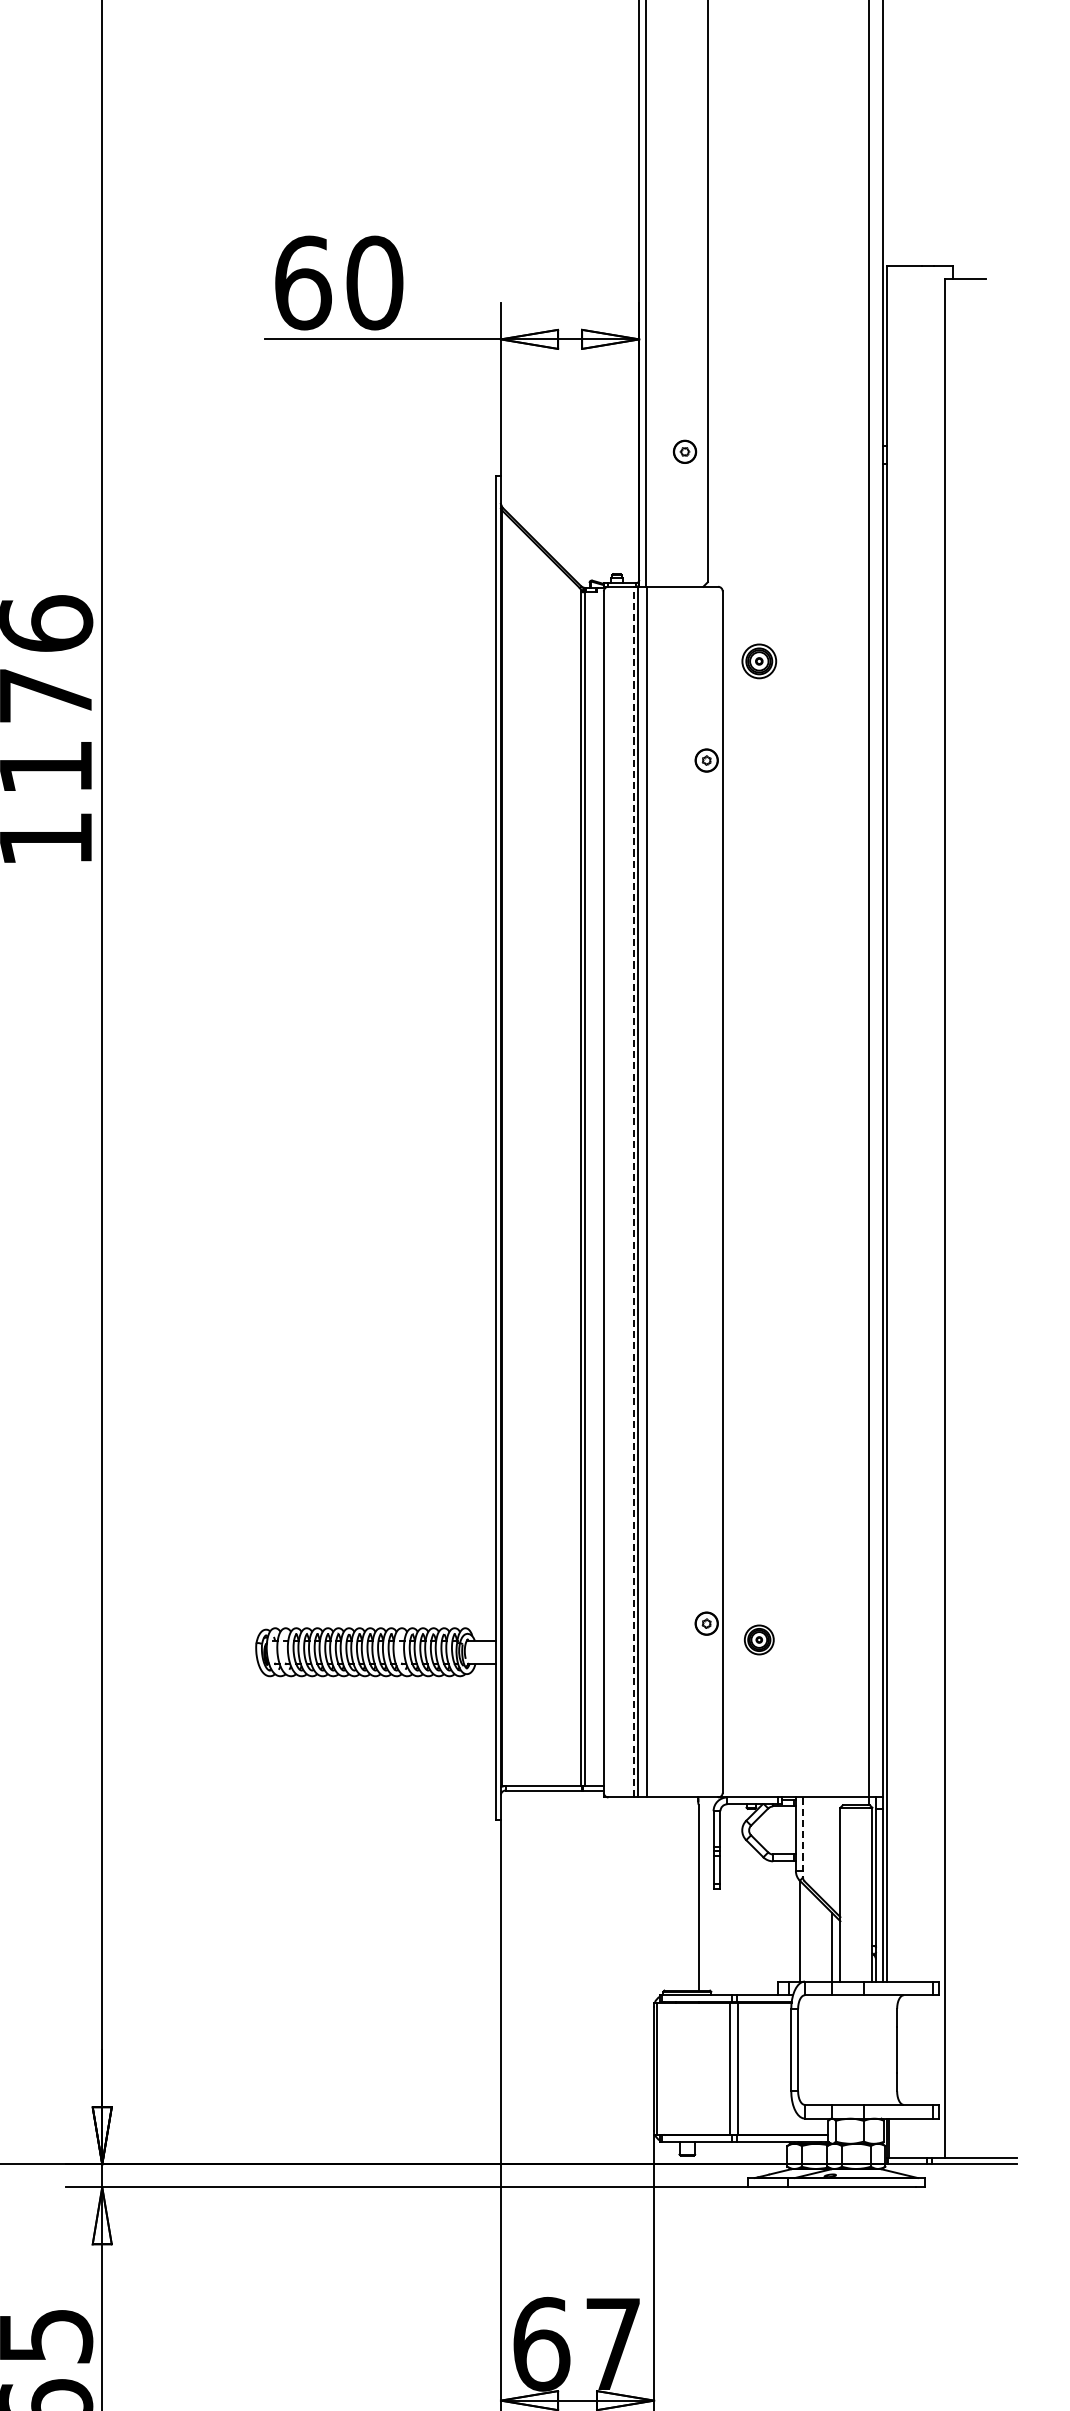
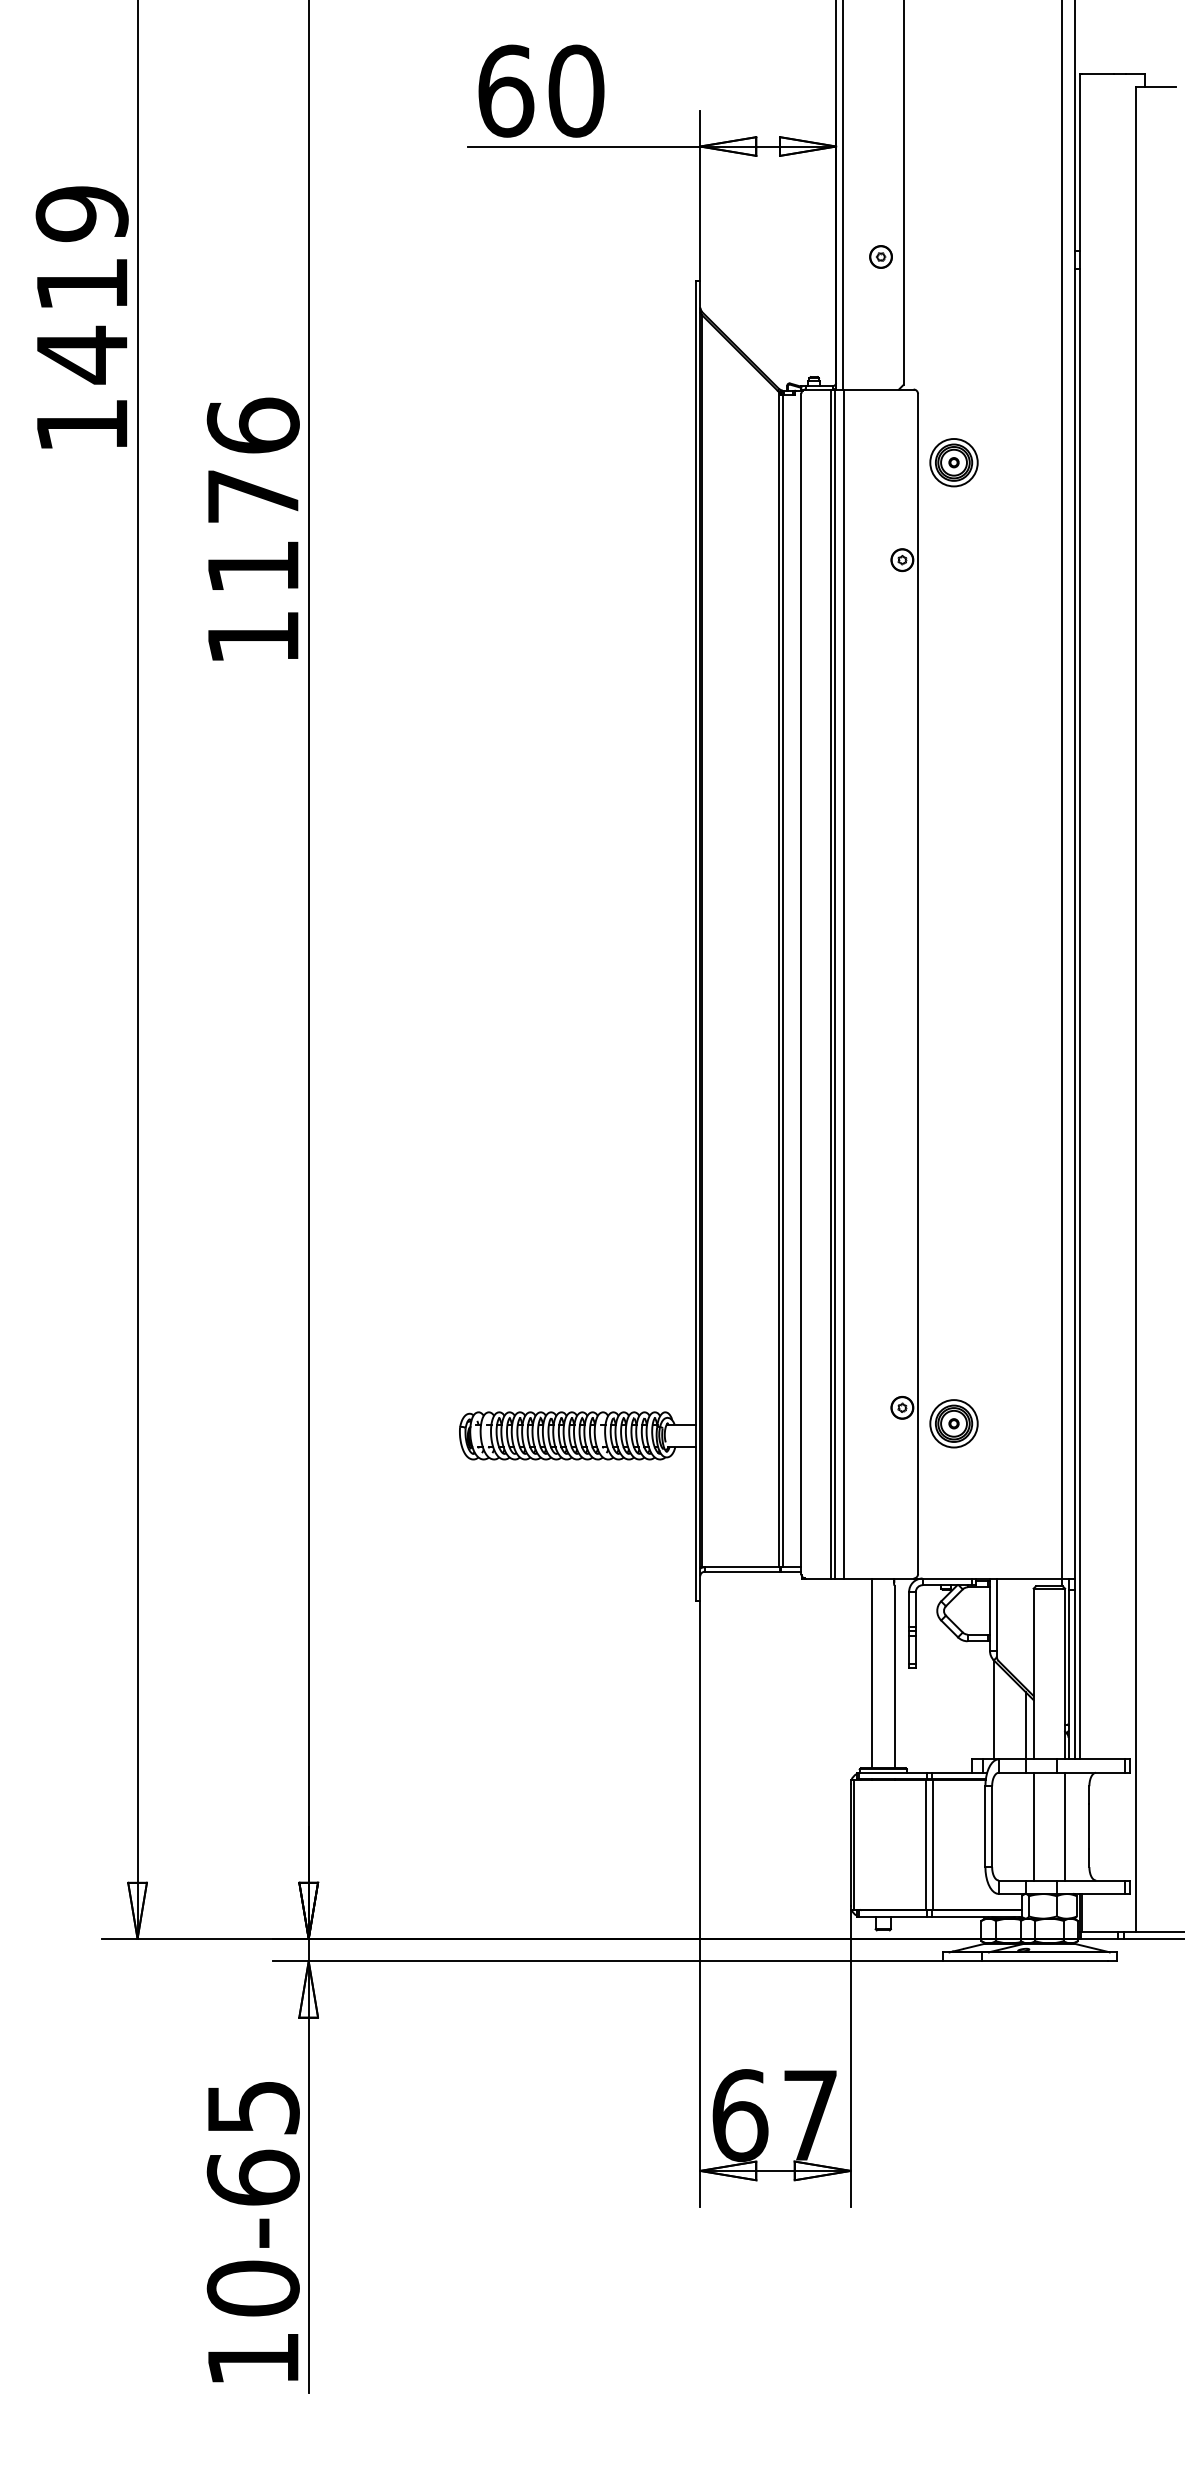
part: (758, 661) -> (953, 462), size x1.43
line: (633, 1192) -> (830, 984), dashed -> solid
part: (758, 1639) -> (953, 1423), size x1.67
line: (802, 1837) -> (996, 1617), dashed -> solid
line: (676, 1894) -> (872, 1673), added
line: (840, 2049) -> (1033, 1826), added
line: (872, 2049) -> (1065, 1826), added

